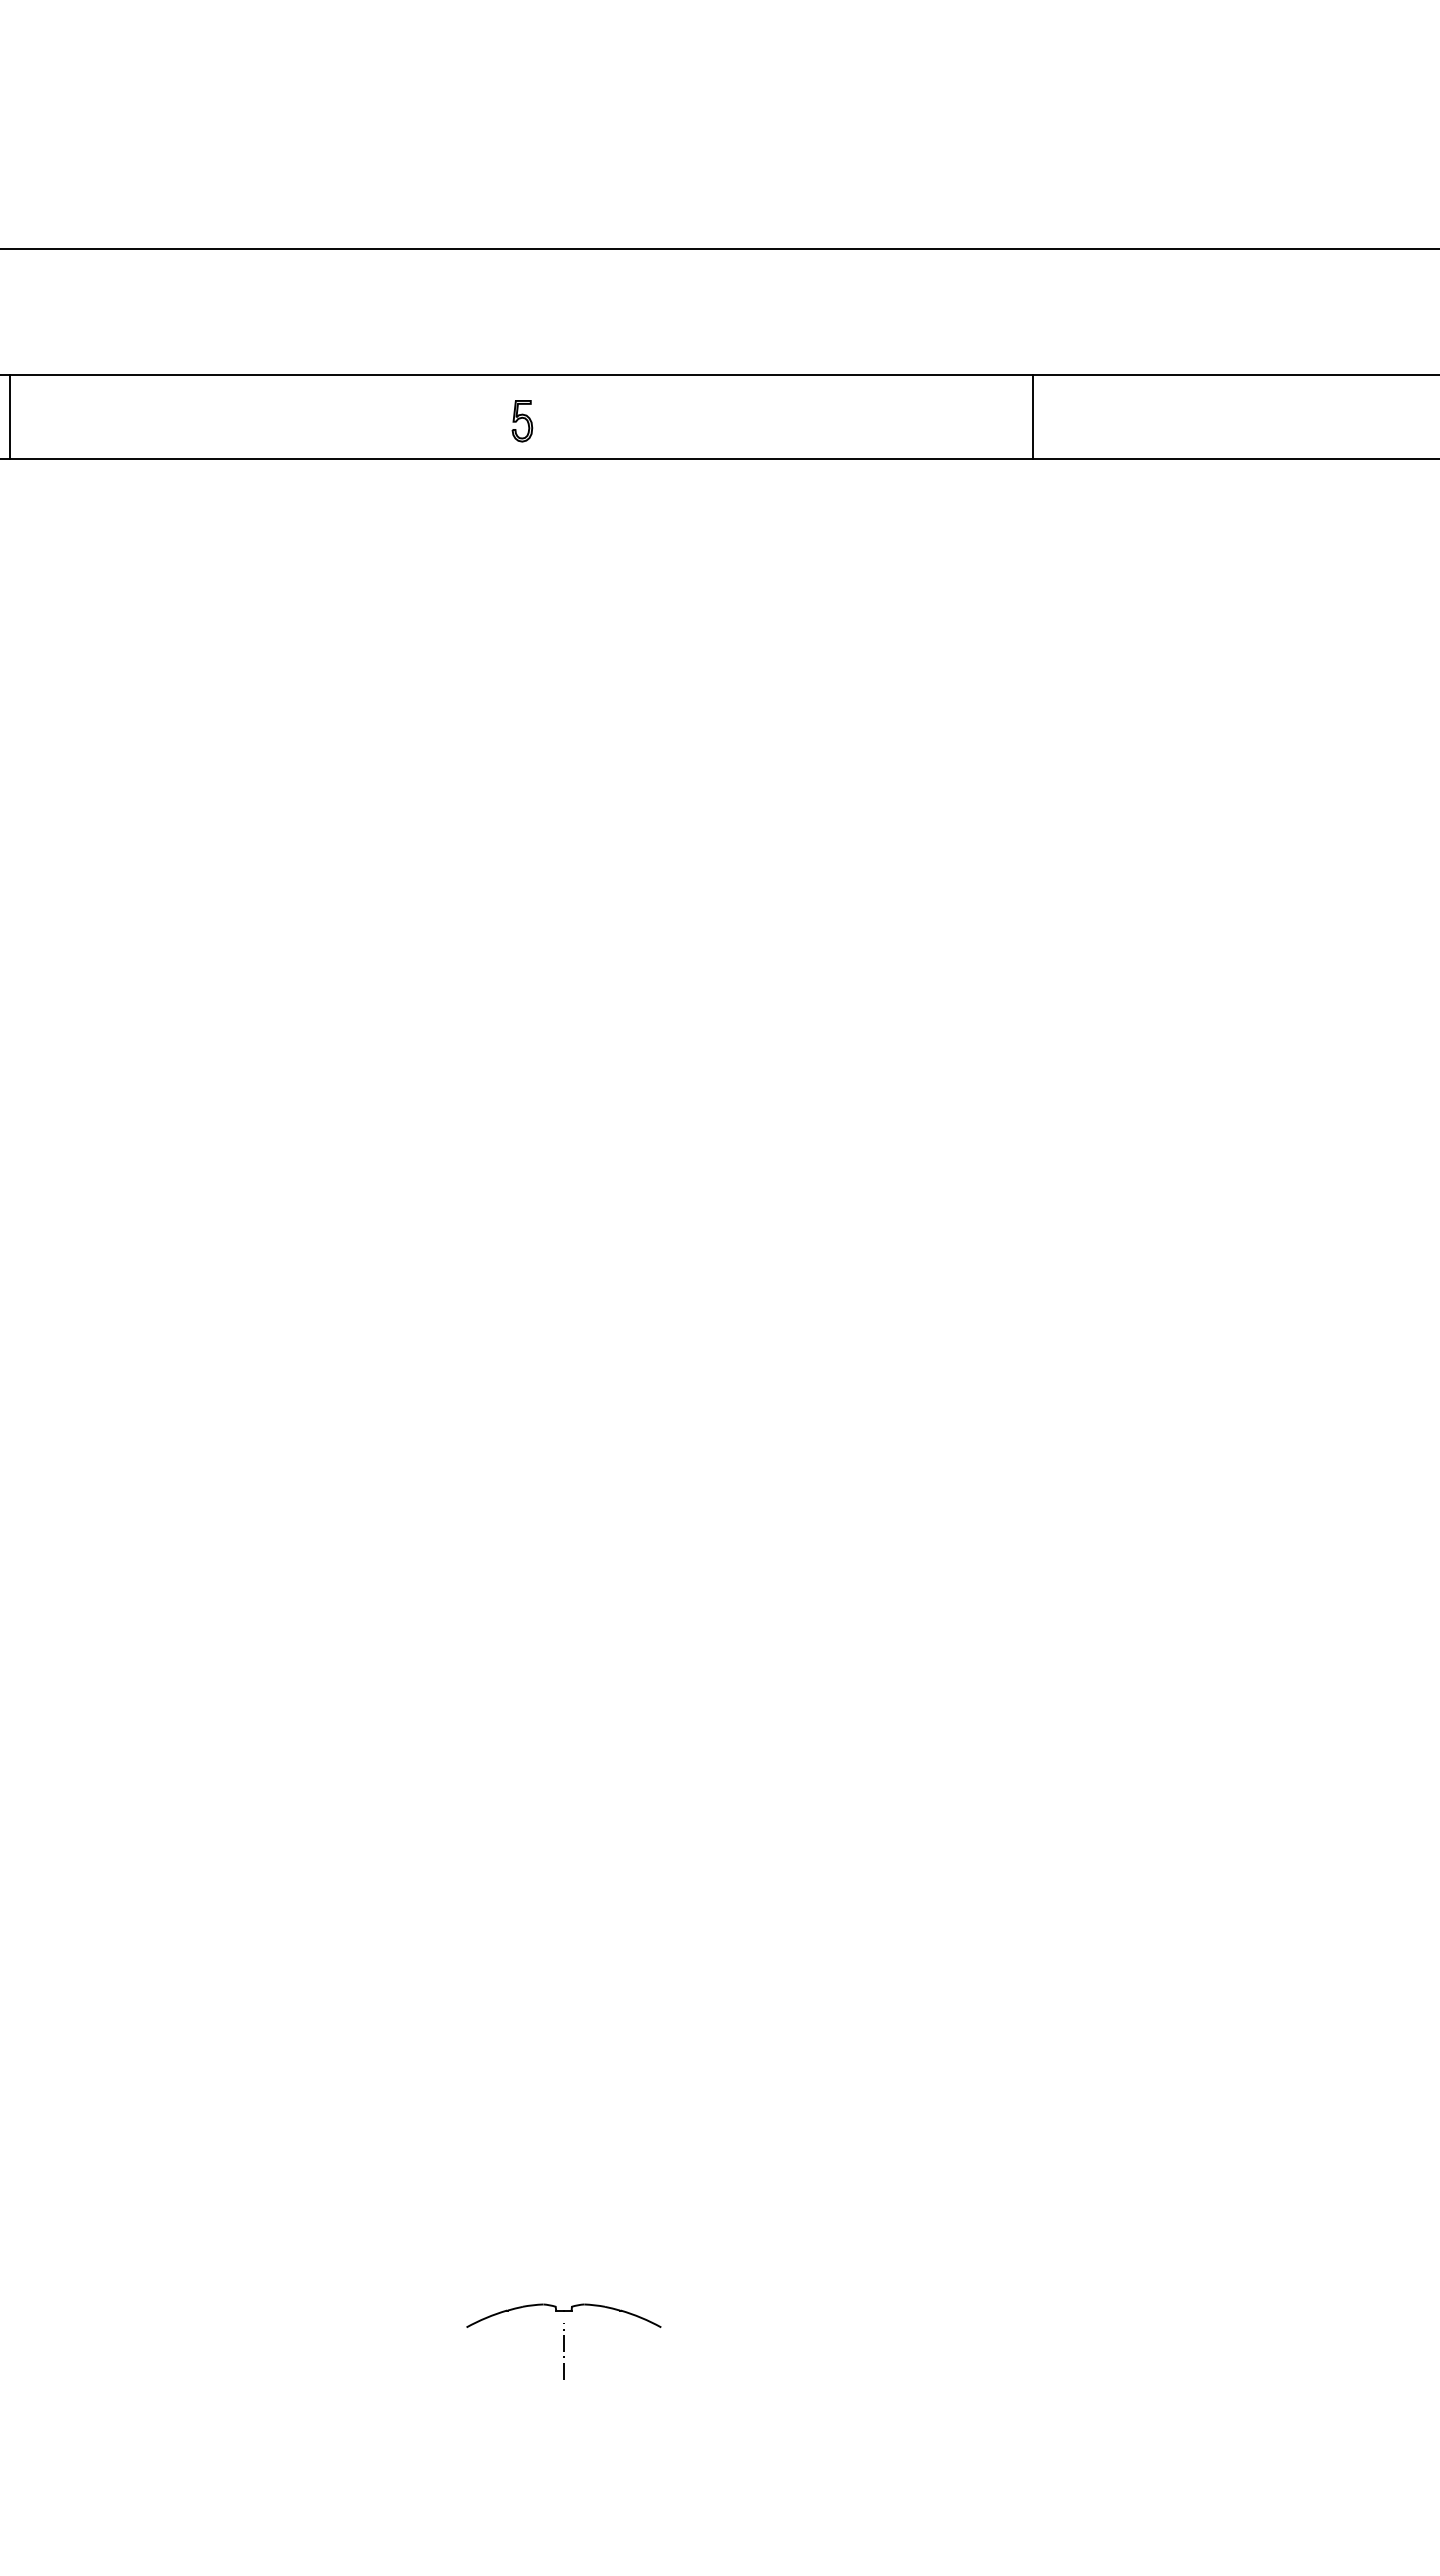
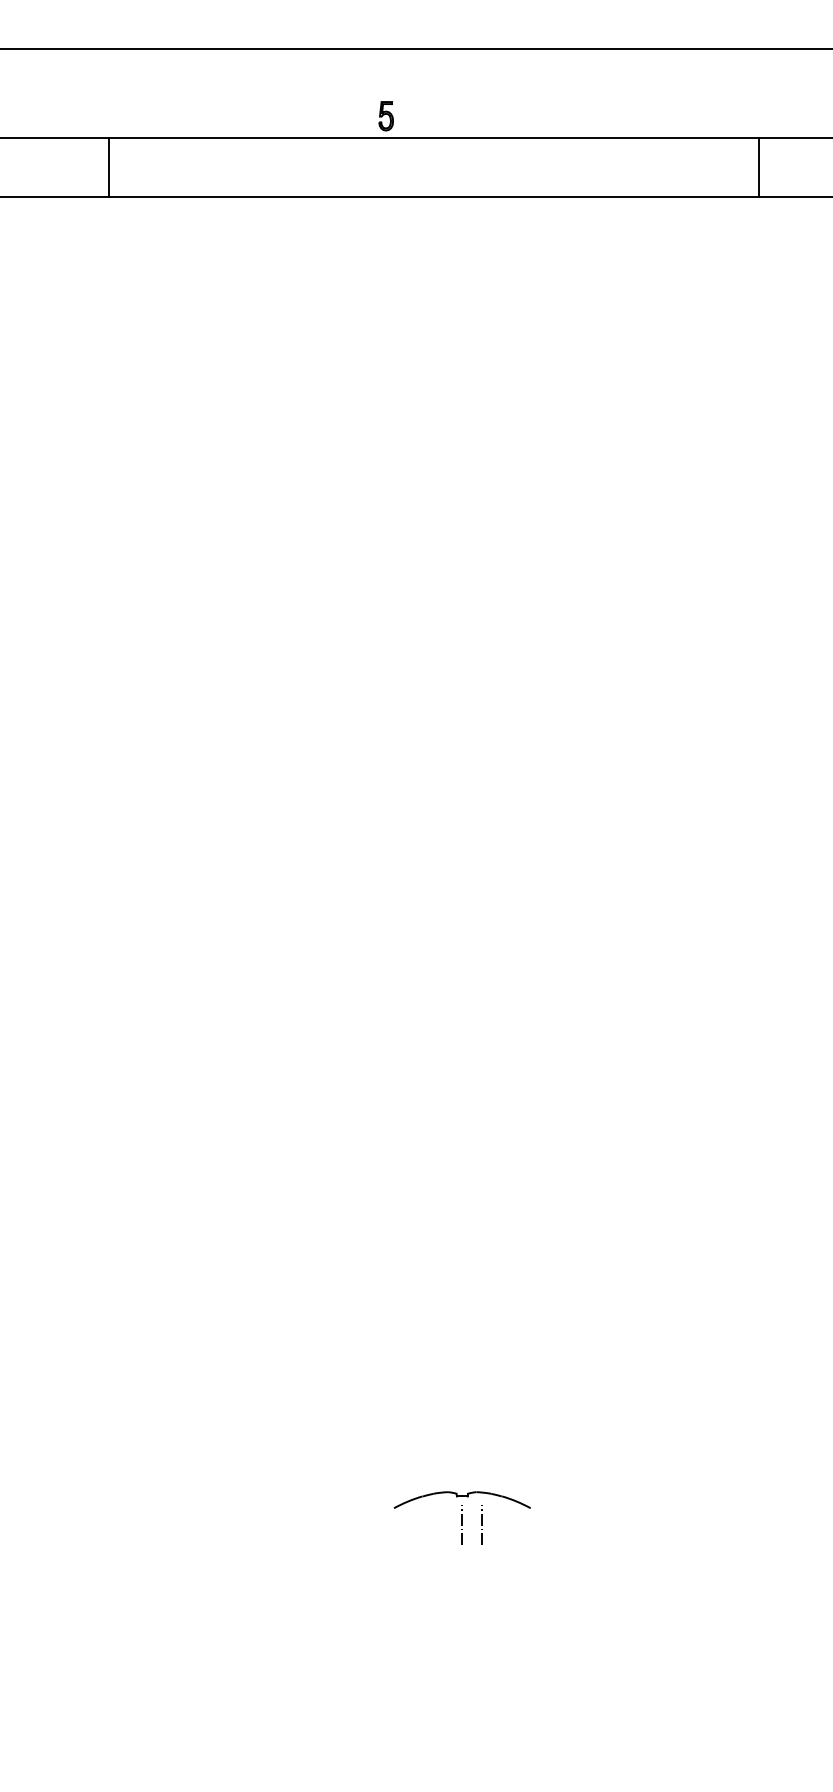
line: (10, 416) -> (109, 166), moved
line: (1033, 416) -> (758, 166), moved
part: (522, 421) -> (386, 116), moved
line: (591, 2351) -> (481, 1525), added

